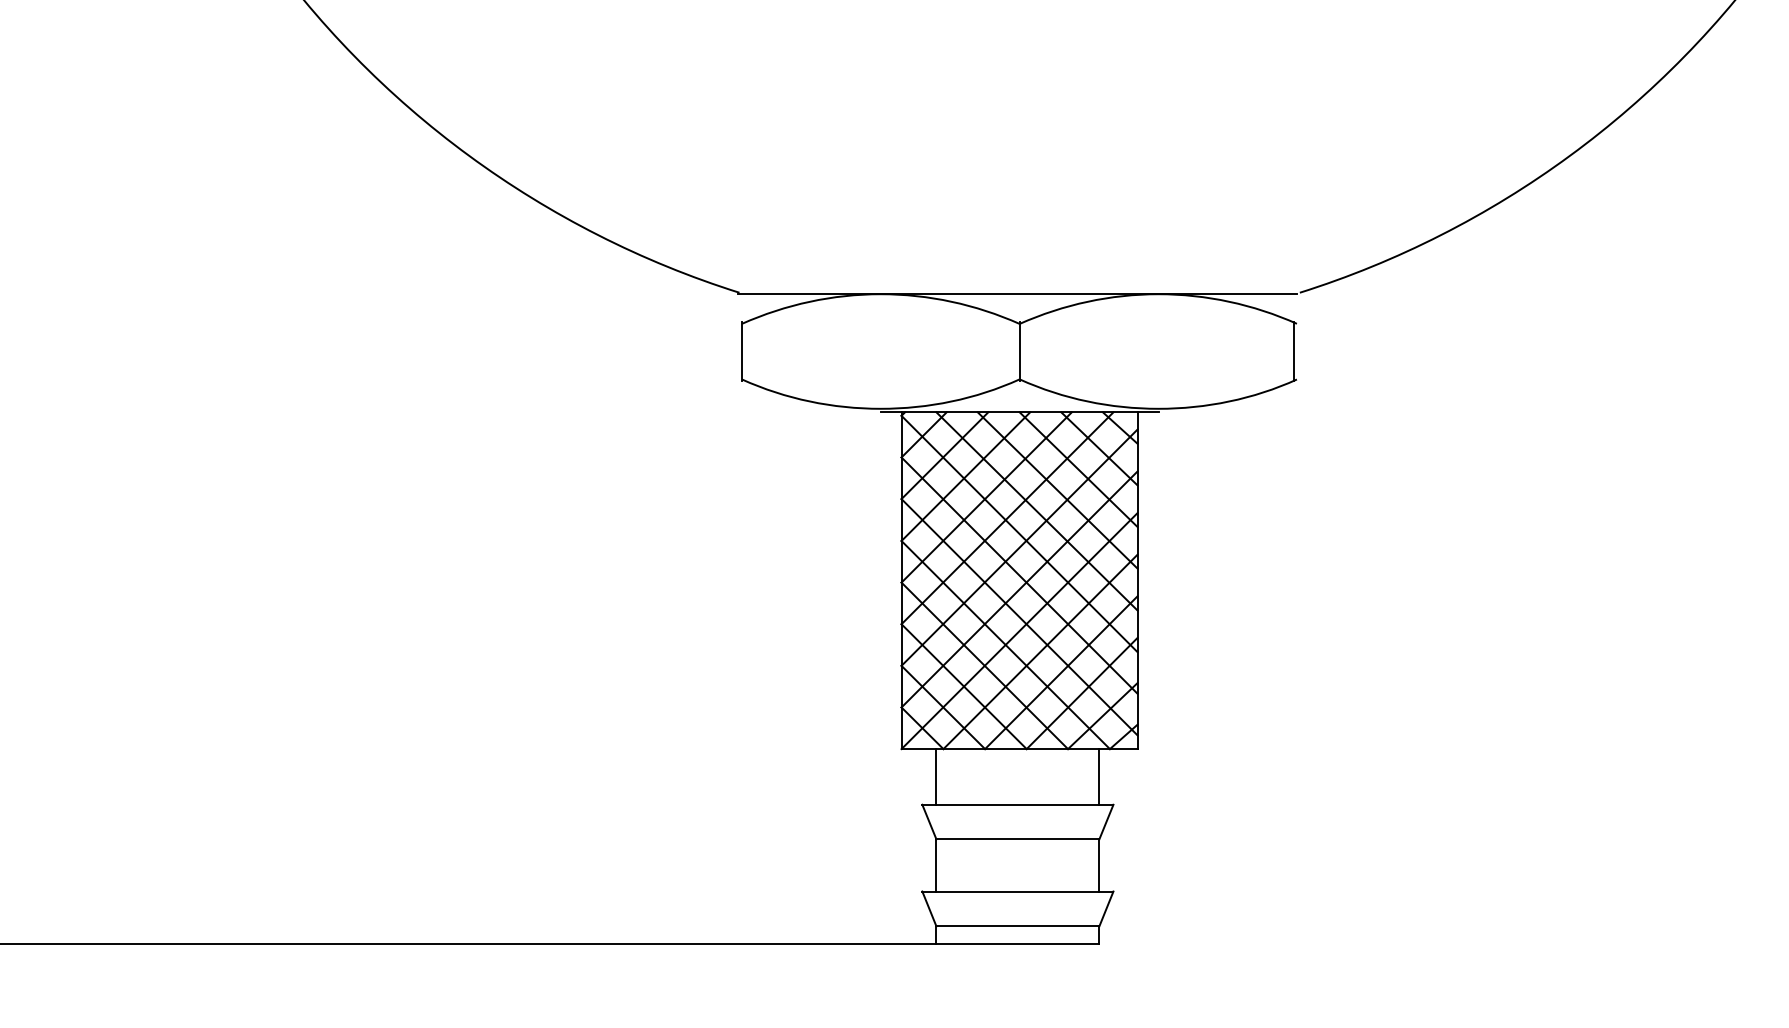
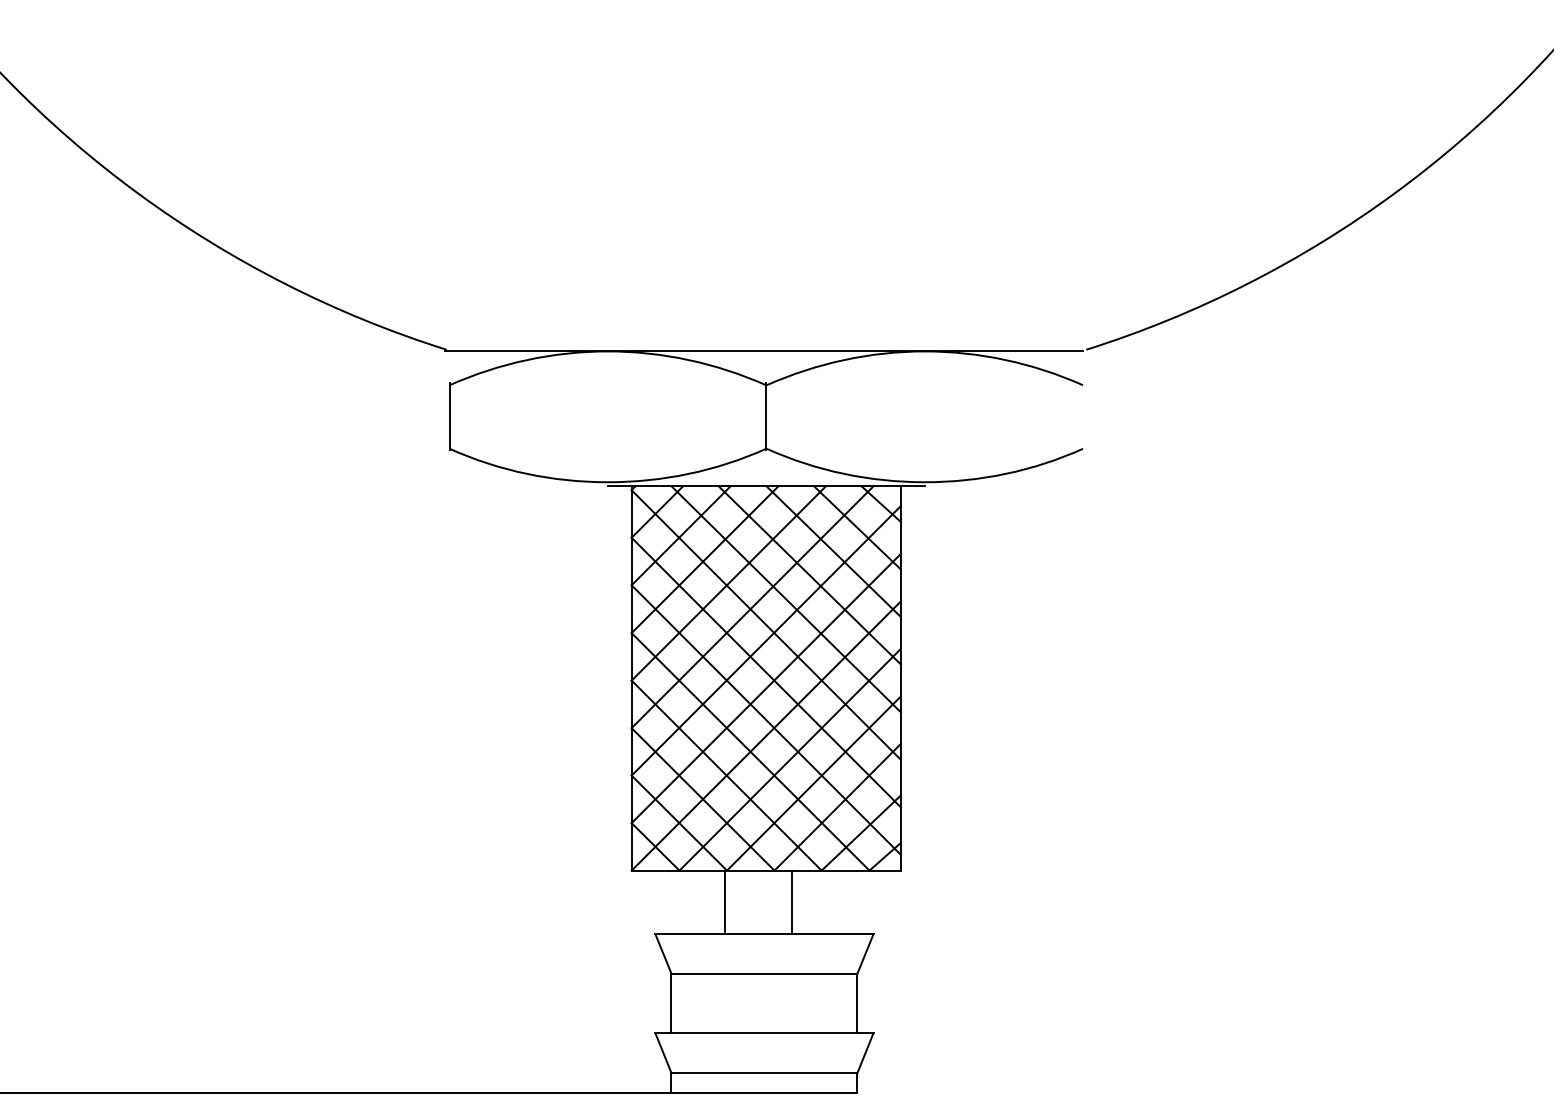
line: (1293, 351) -> (1079, 416), removed
line: (936, 776) -> (725, 901), moved
line: (1099, 776) -> (792, 901), moved

